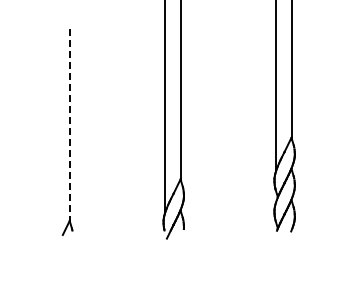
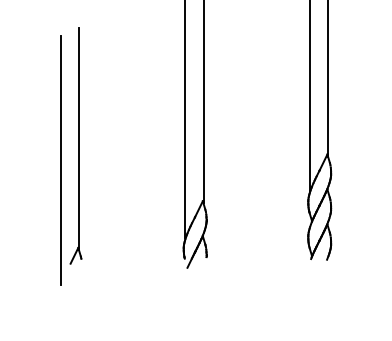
line: (70, 124) -> (79, 139), dashed -> solid
line: (54, 143) -> (61, 160), added

